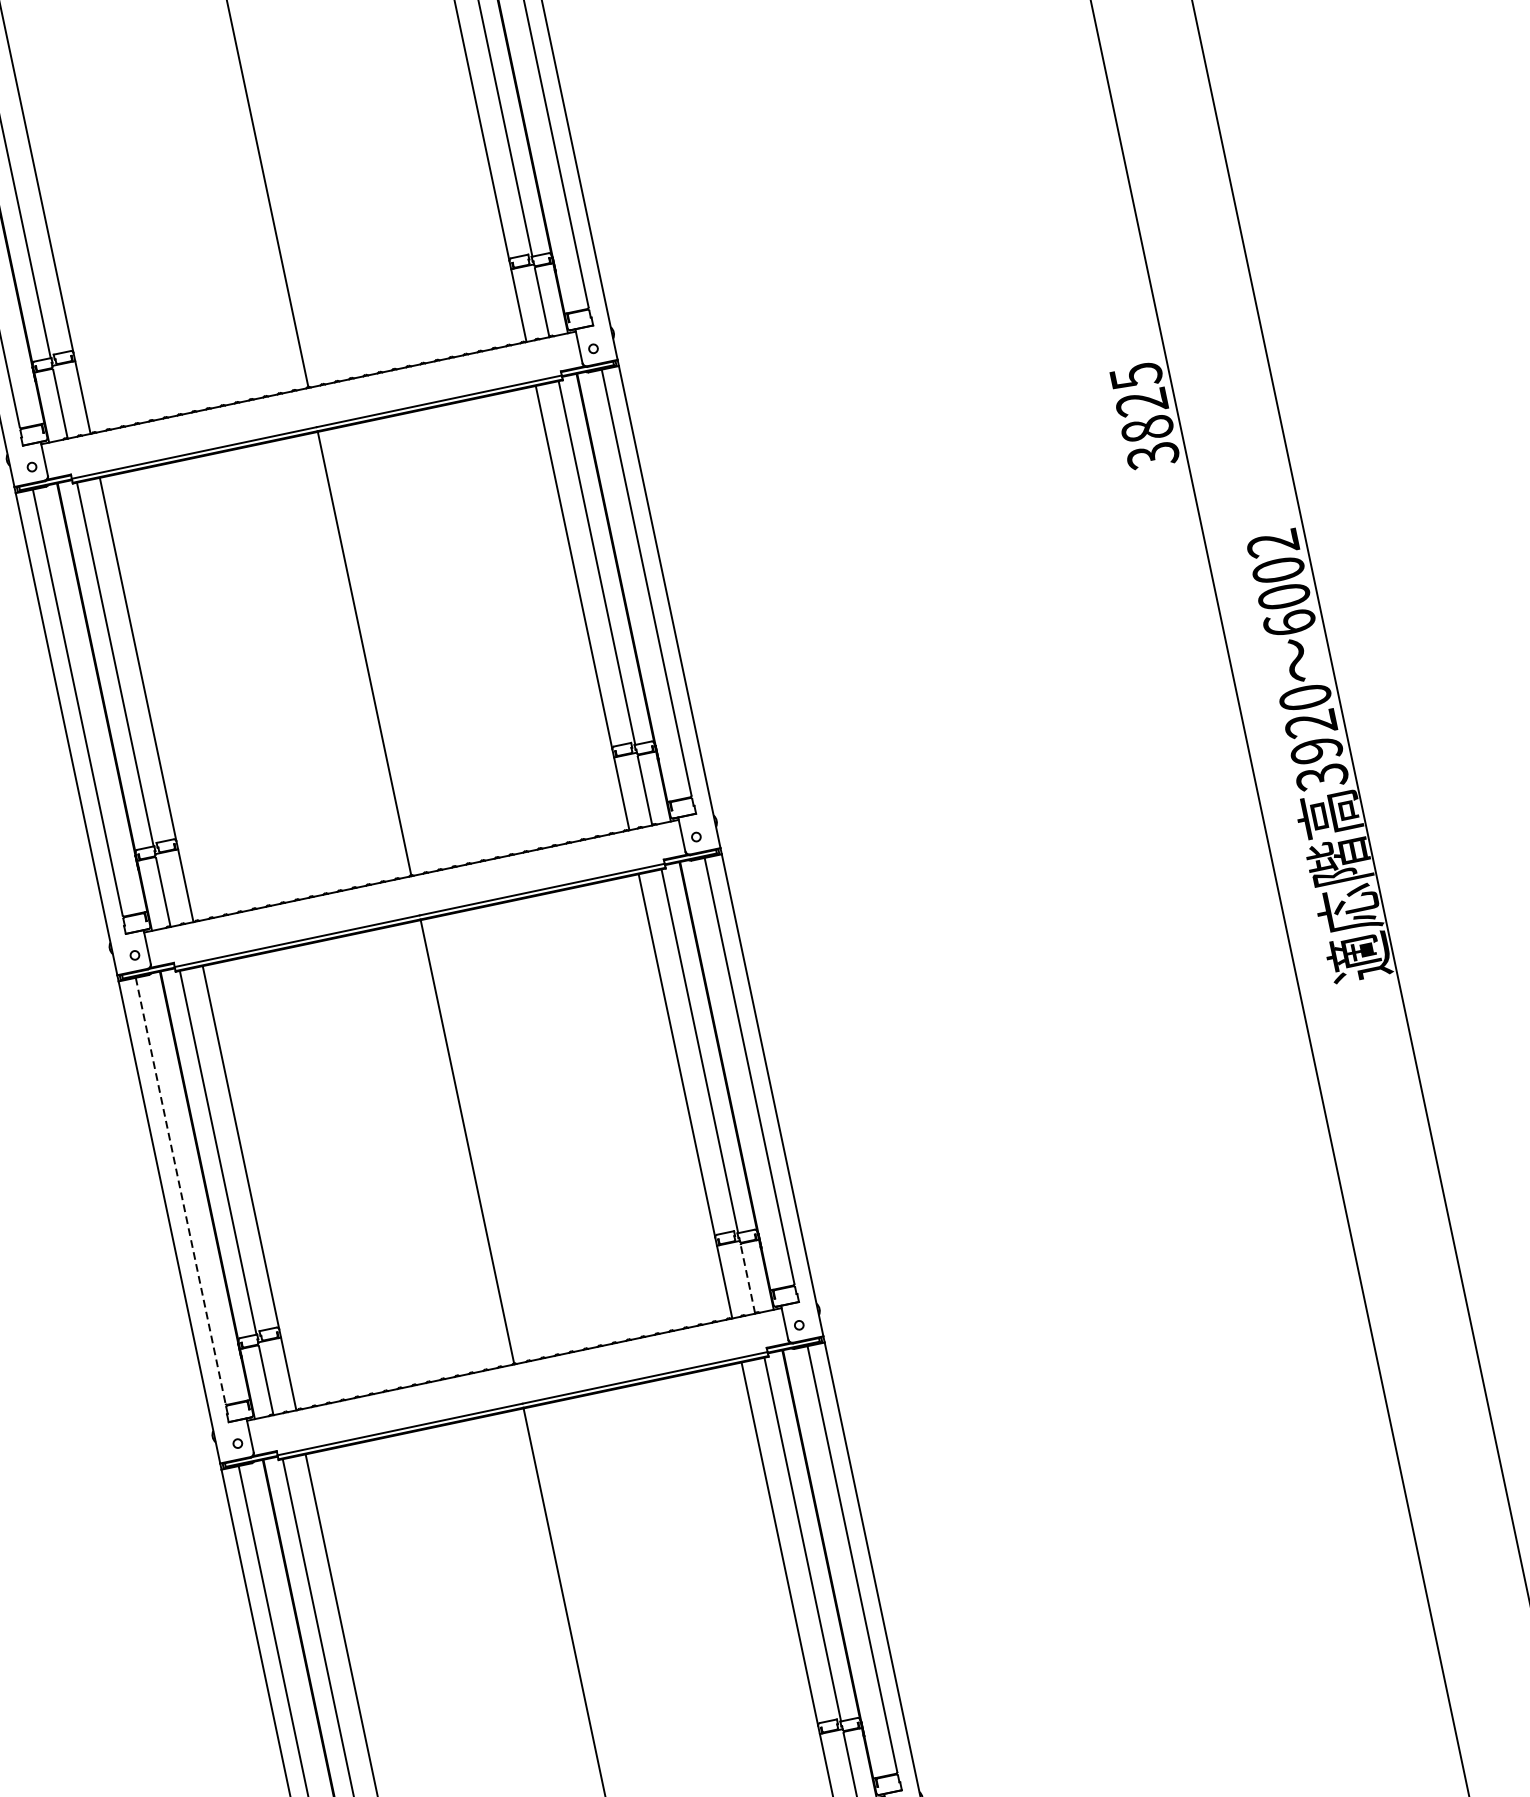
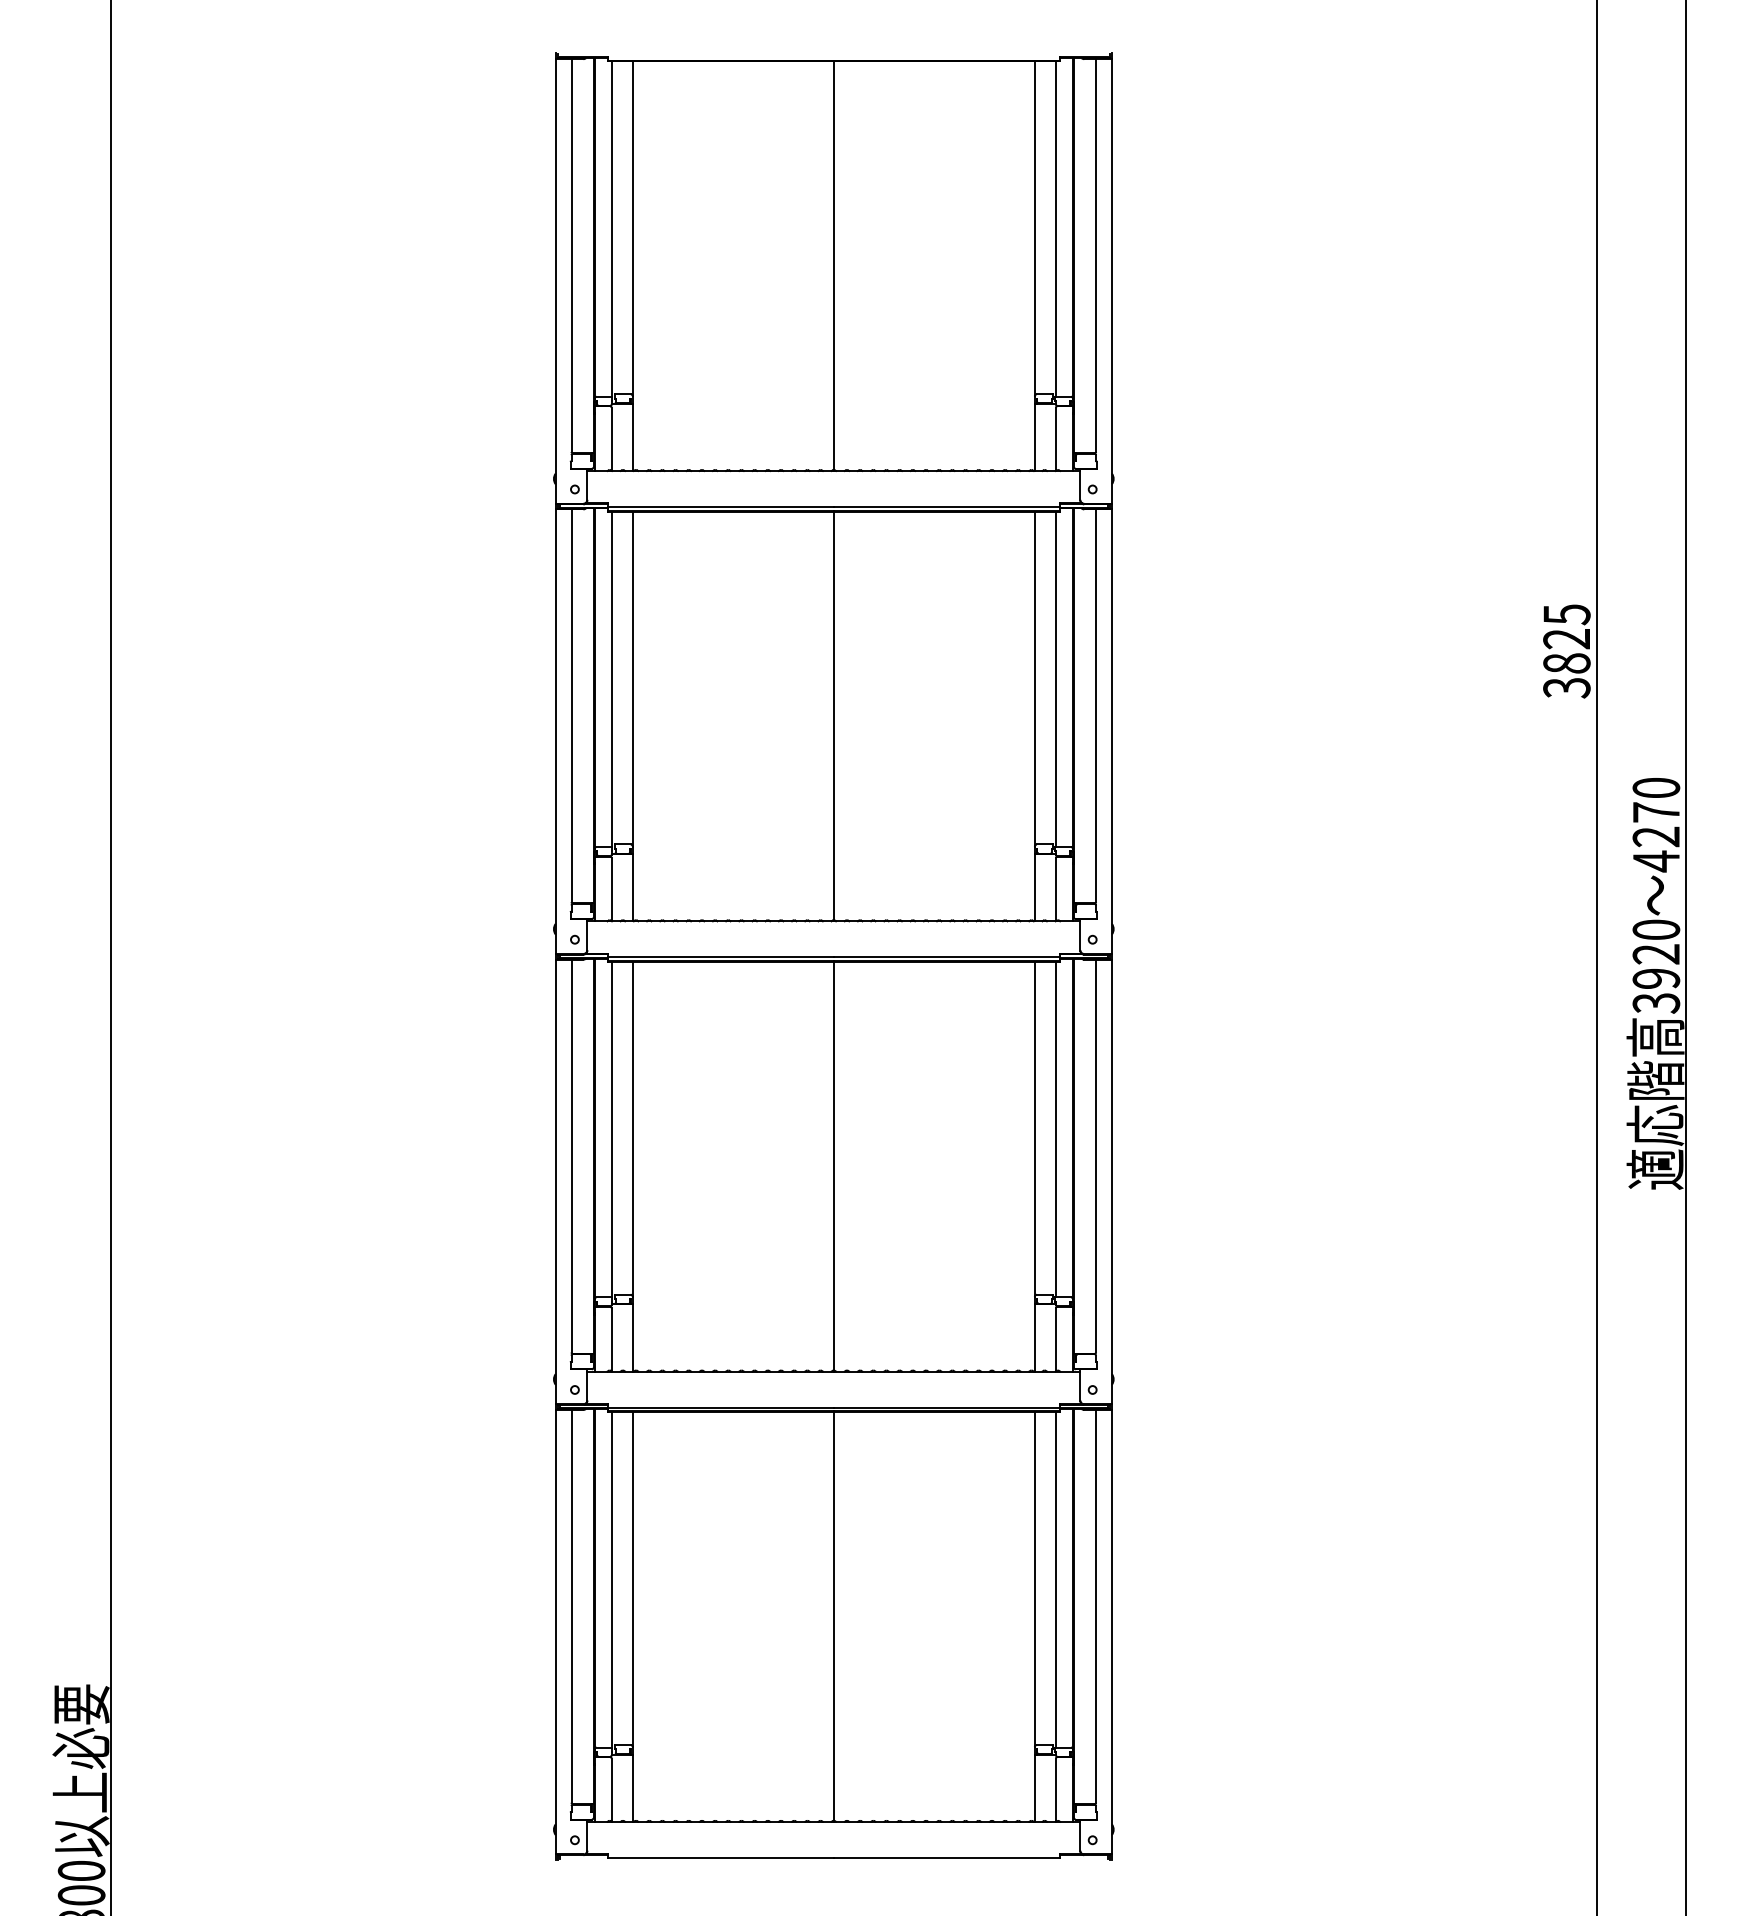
text: (1281, 584) -> (1656, 825), 6002 -> 4270
line: (180, 1191) -> (571, 1156), dashed -> solid
line: (747, 1279) -> (1055, 1339), dashed -> solid

